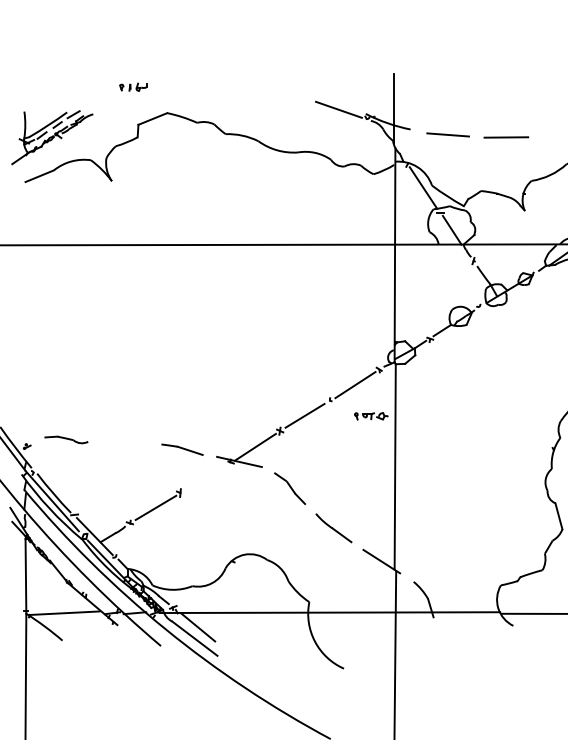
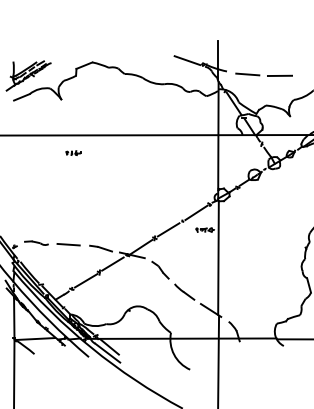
part: (133, 86) -> (73, 152), moved
line: (123, 442) -> (68, 244), added
line: (203, 476) -> (112, 263), added

